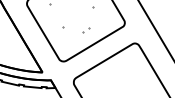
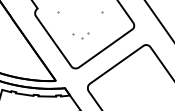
part: (86, 30) -> (85, 35), moved

